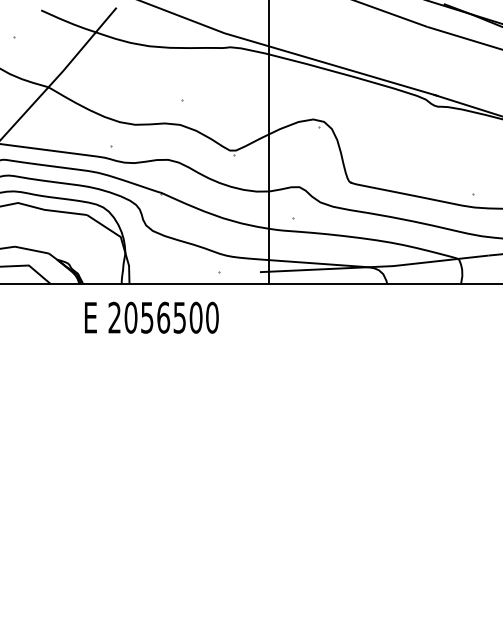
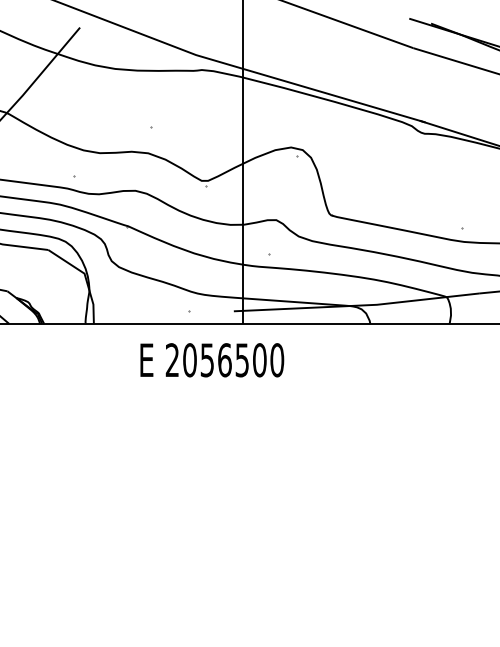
text: (151, 317) -> (211, 359), moved

